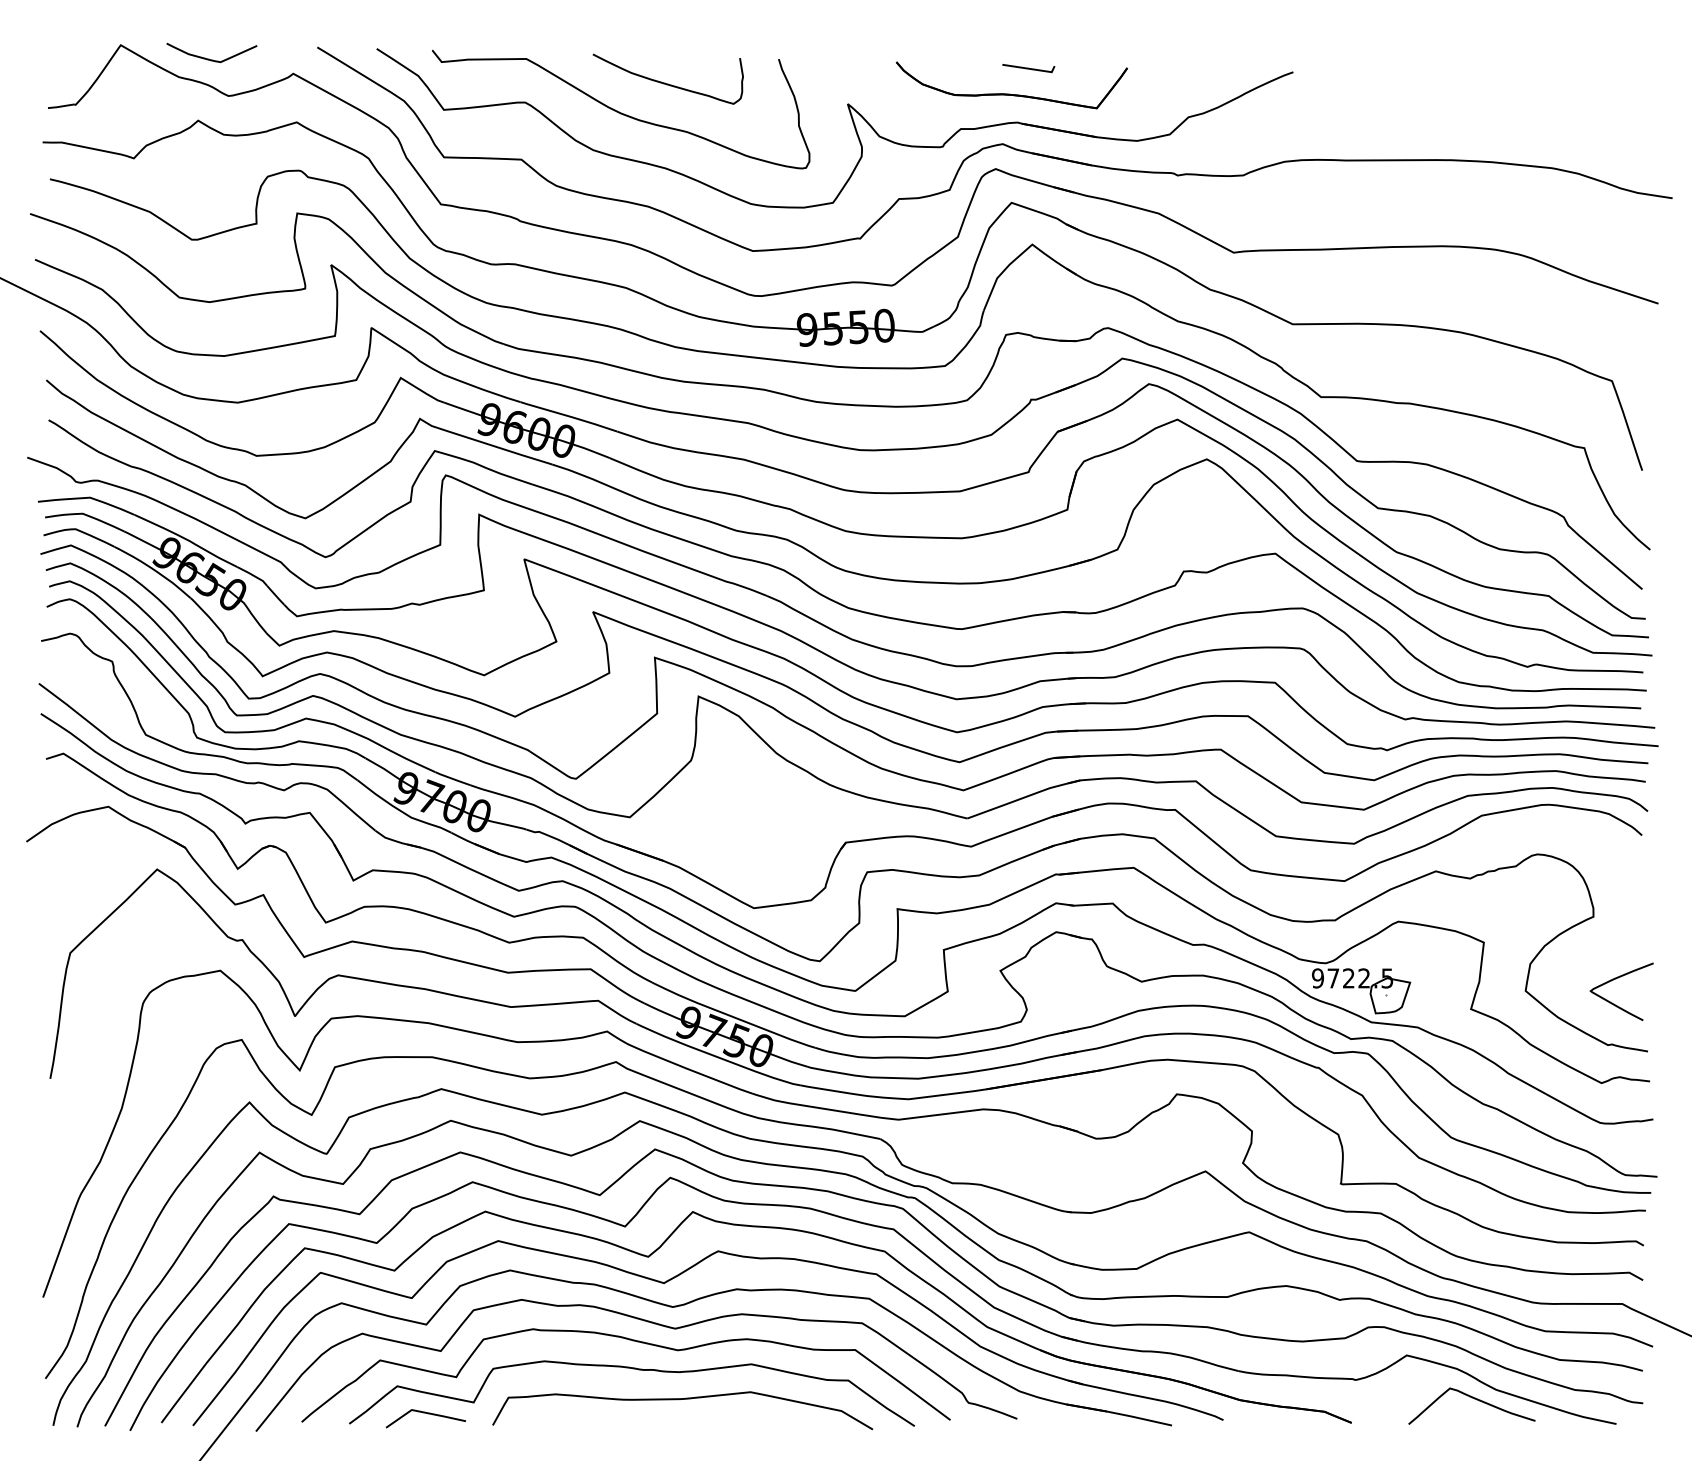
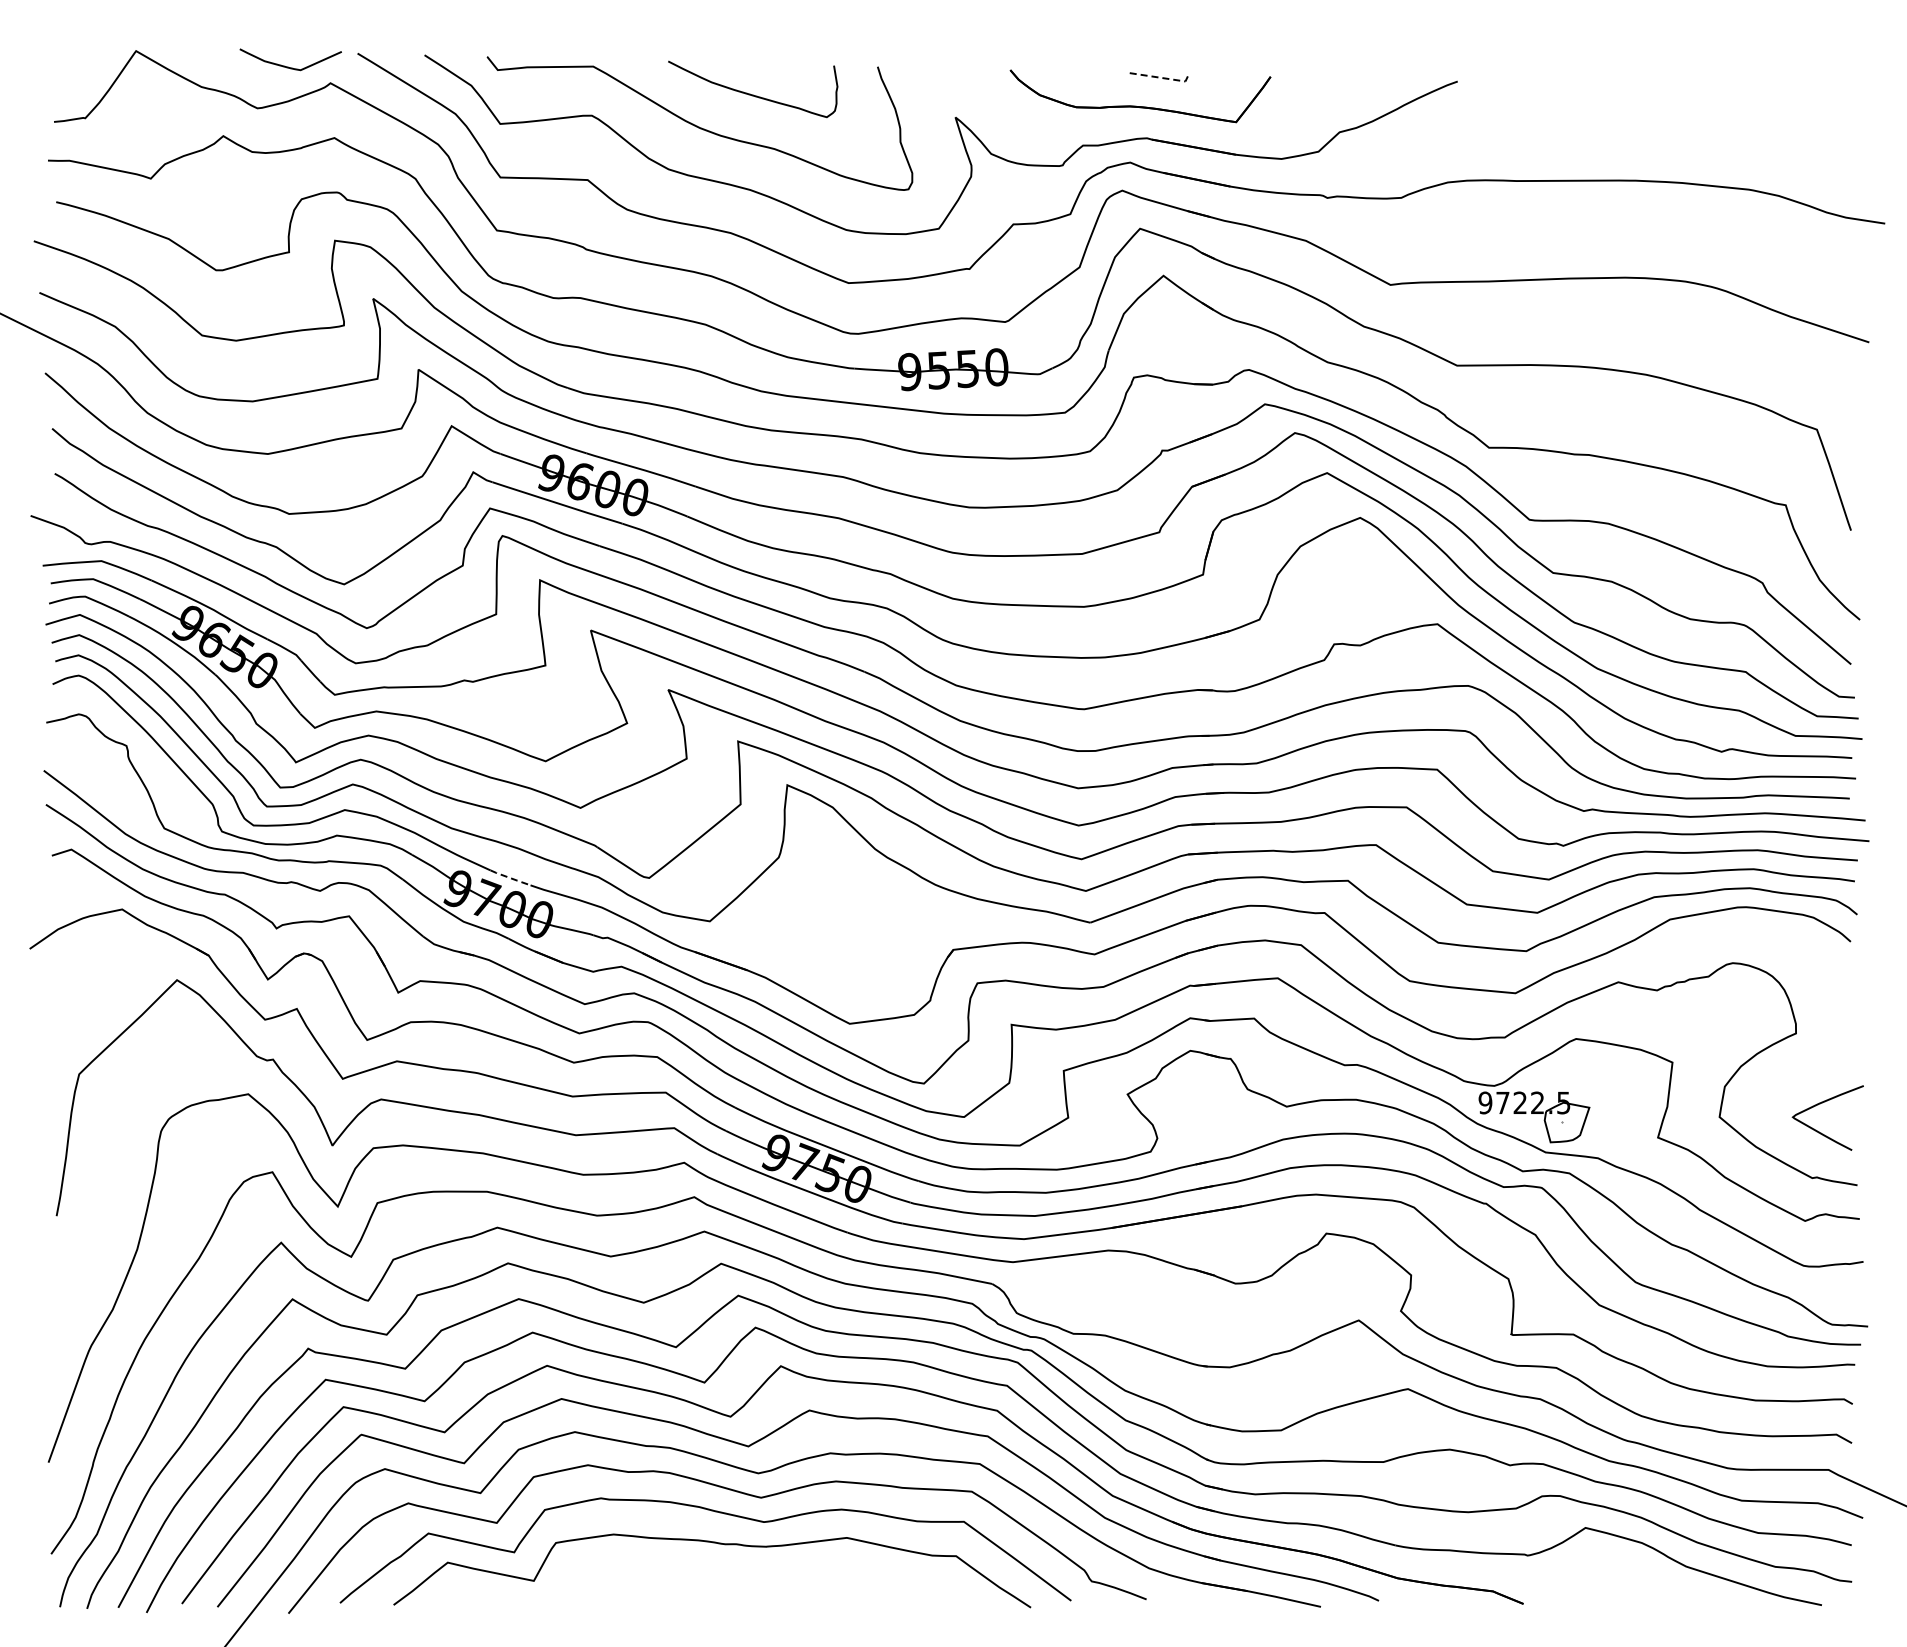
curve: (209, 58) -> (288, 66), moved
line: (1030, 68) -> (1161, 77), solid -> dashed
line: (452, 779) -> (510, 878), solid -> dashed
curve: (1475, 1399) -> (1662, 1577), removed
curve: (679, 1400) -> (765, 1578), removed
line: (425, 1413) -> (479, 1593), removed

